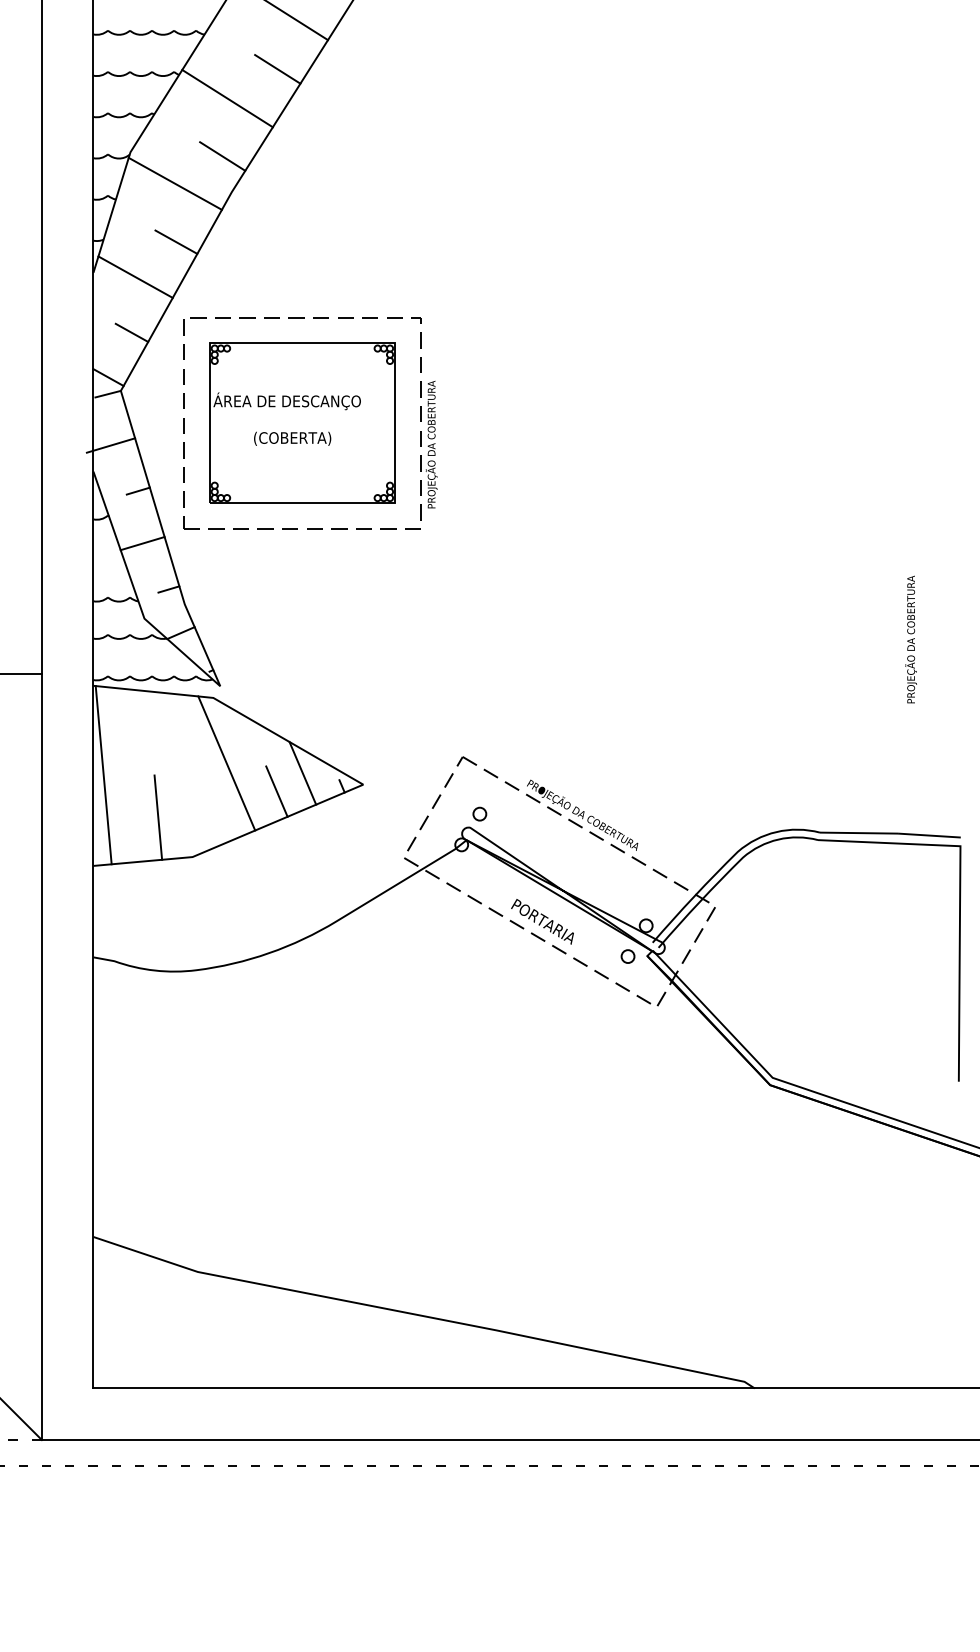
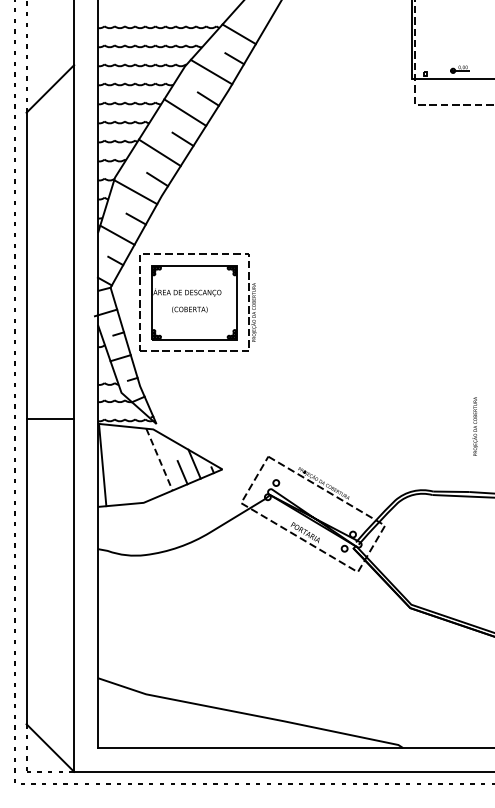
text: (909, 639) -> (474, 426), moved
line: (226, 763) -> (159, 459), solid -> dashed
line: (157, 817) -> (127, 484), removed

